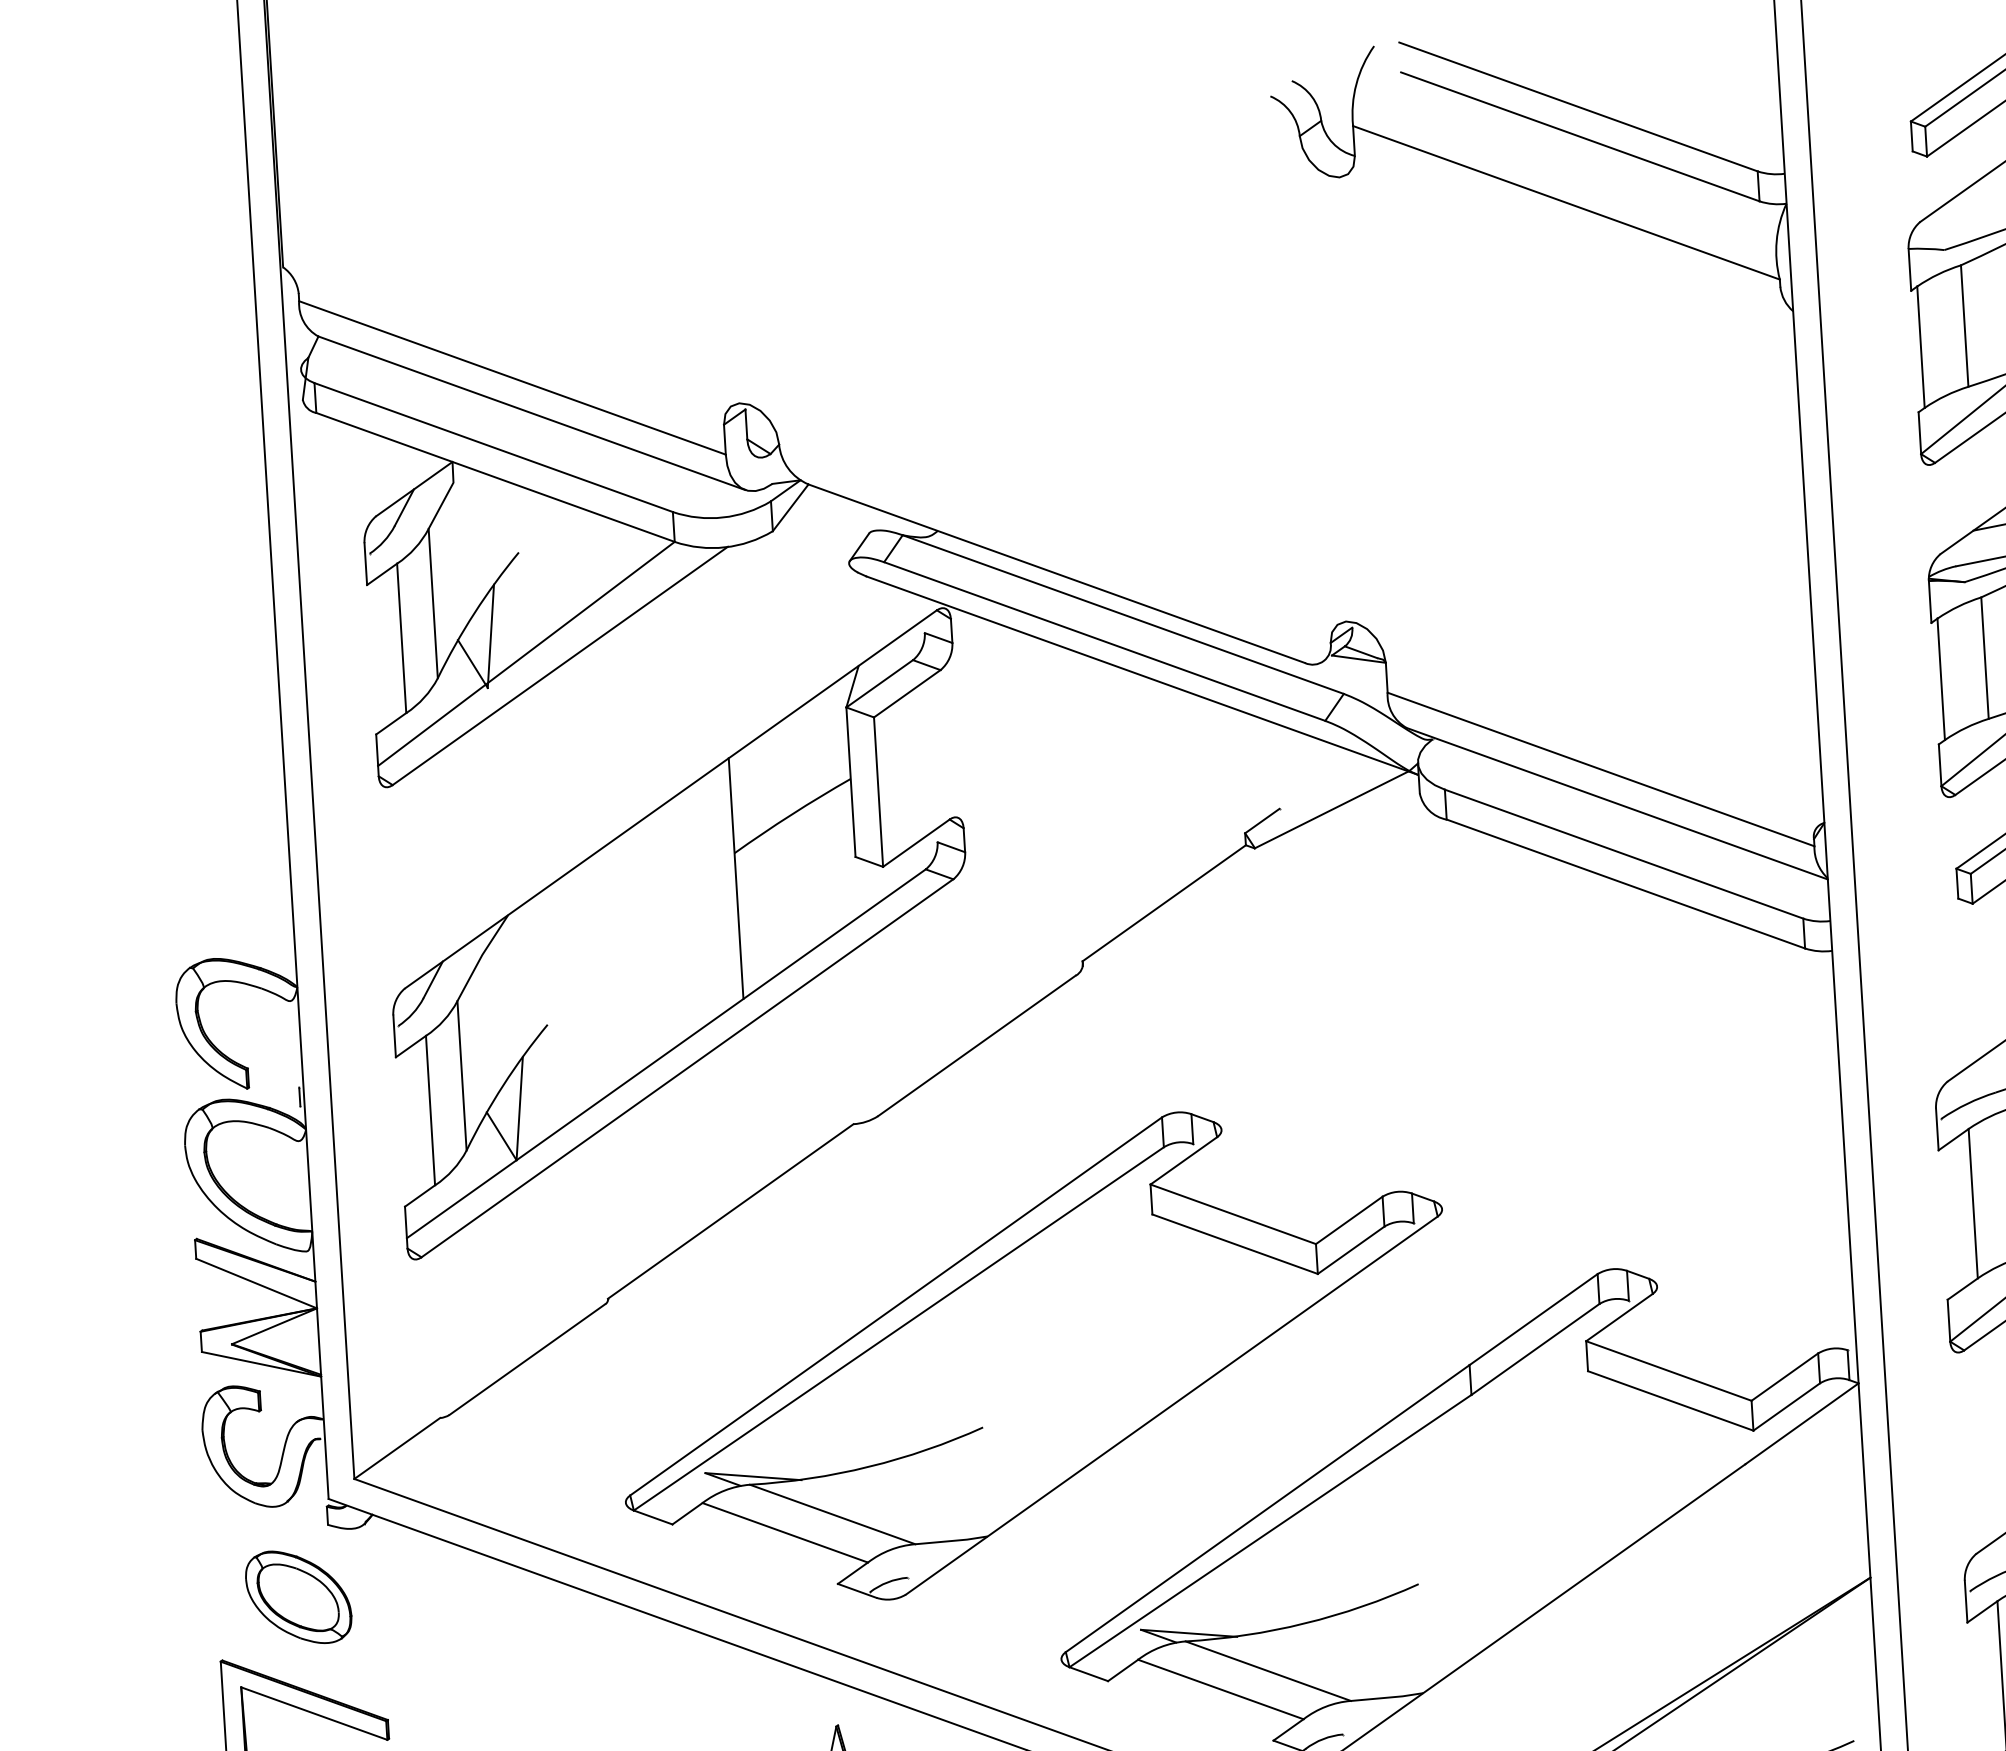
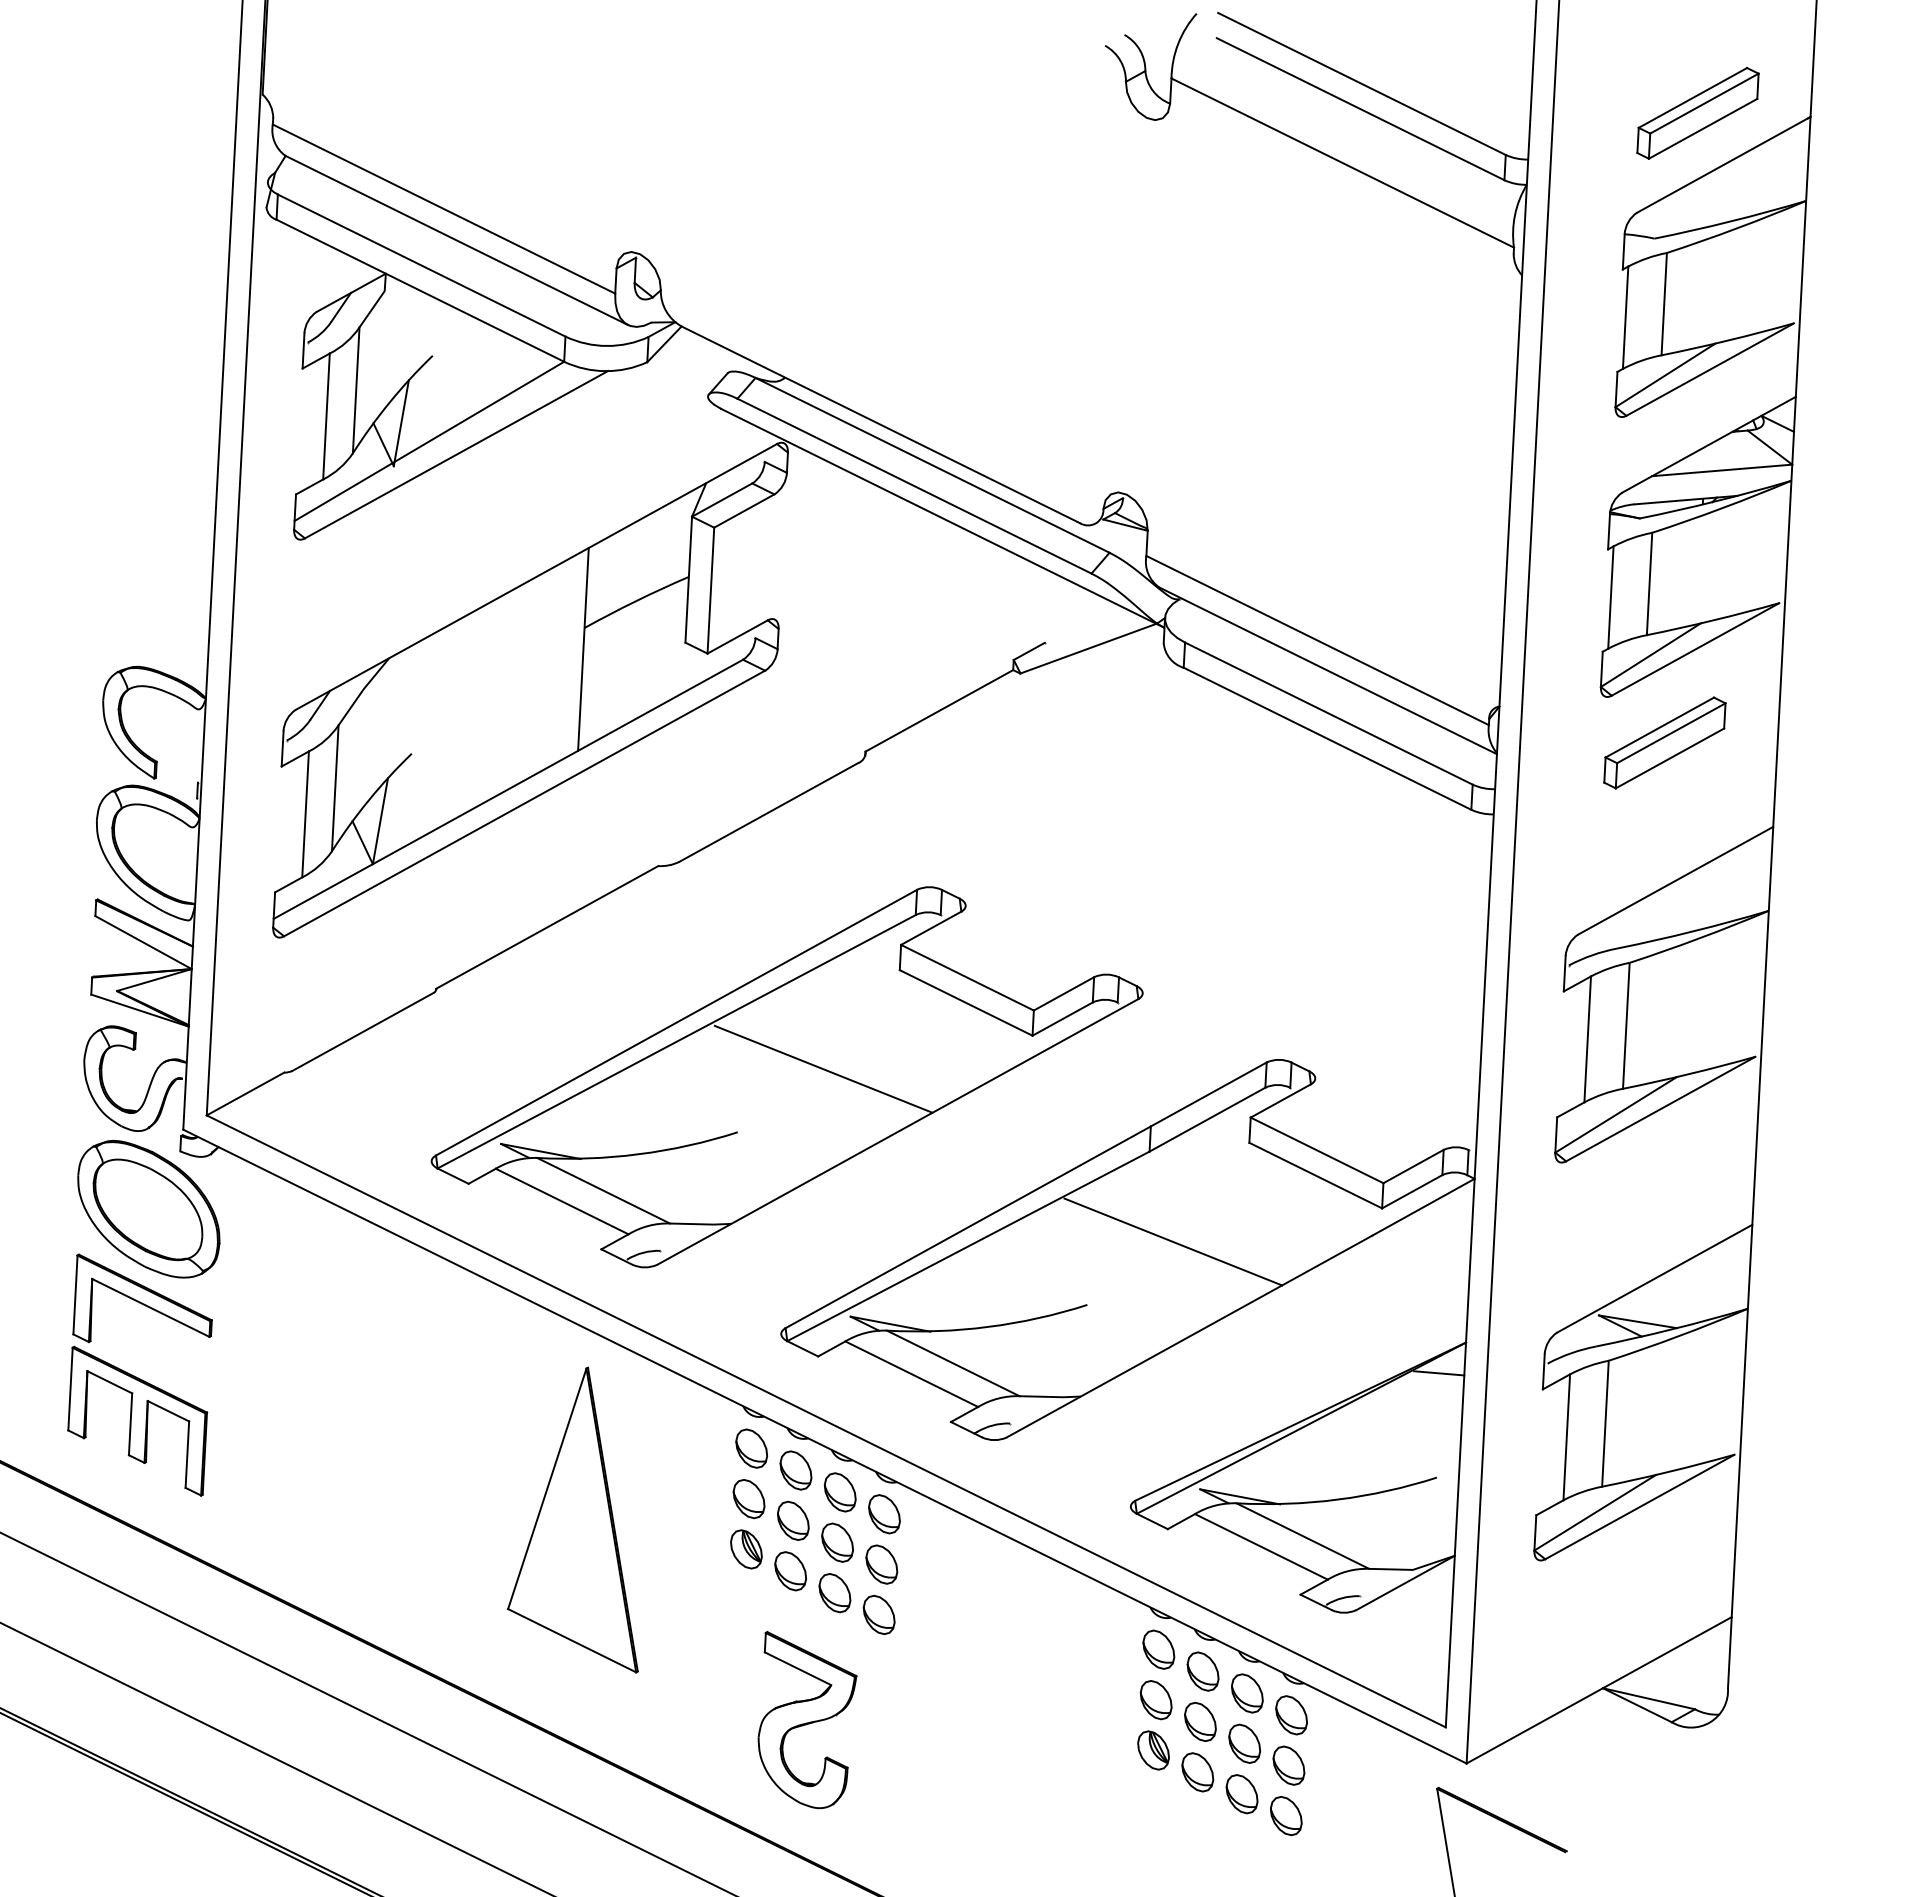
line: (1075, 1340) -> (823, 1068), added
line: (1511, 1497) -> (1173, 1241), added
part: (298, 1596) -> (148, 1208), size x1.67
line: (1843, 1617) -> (1439, 1373), added

